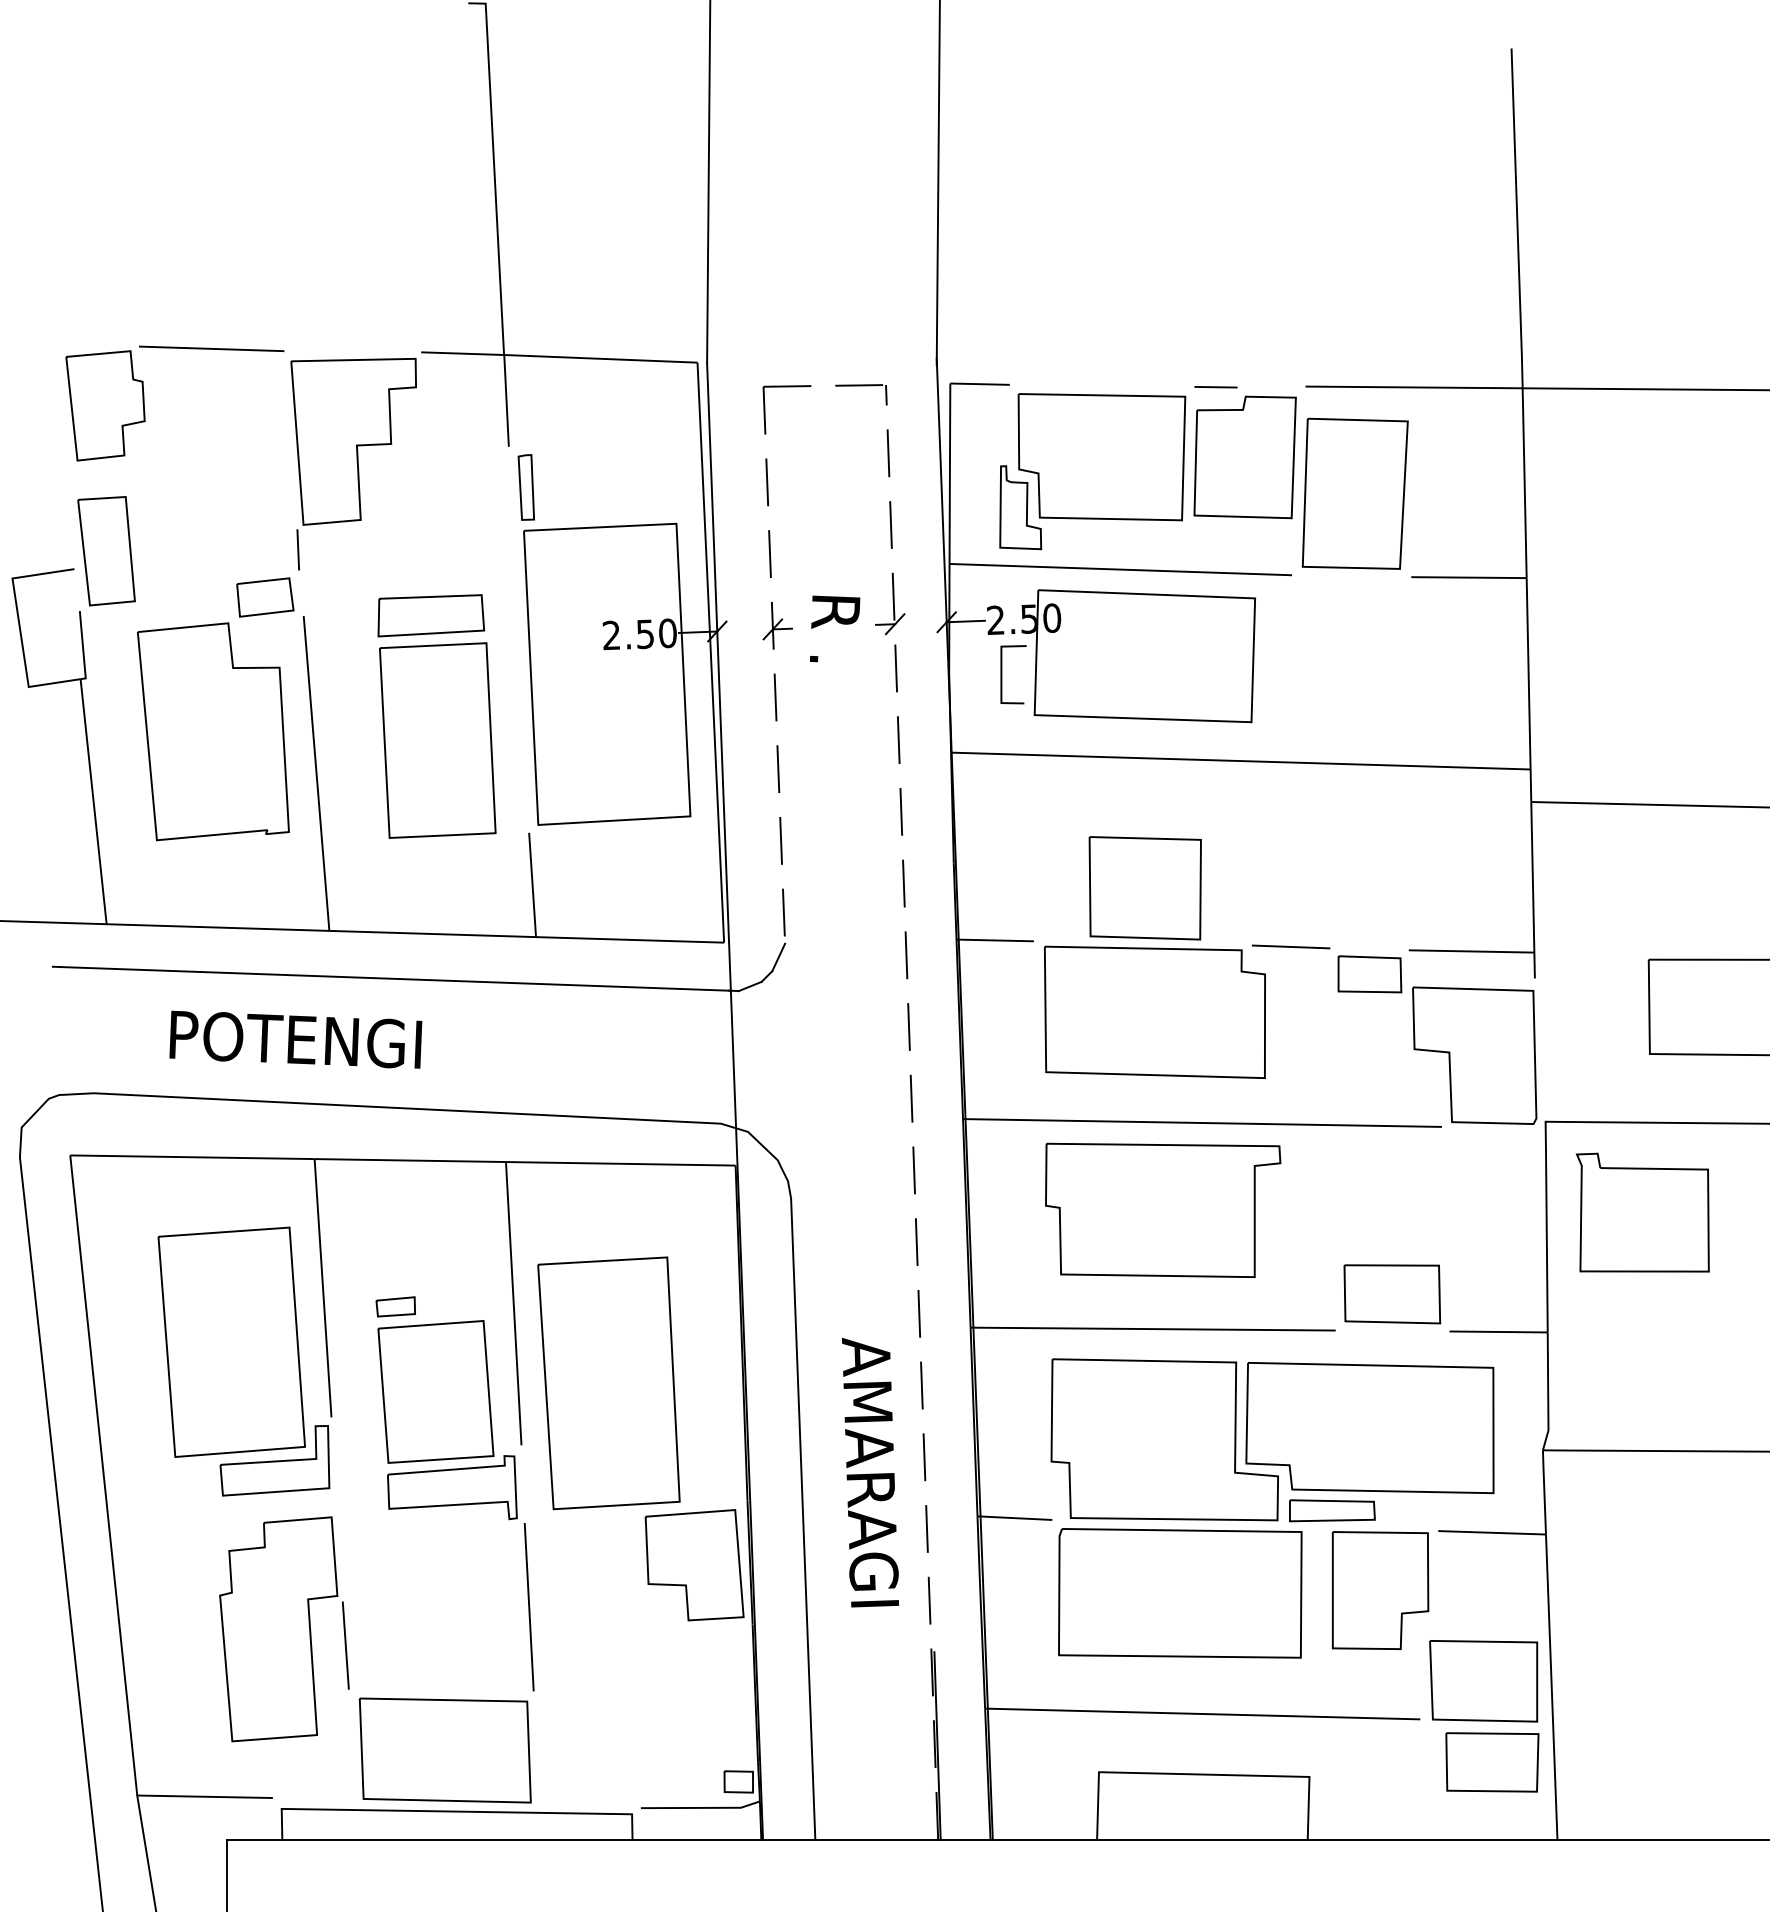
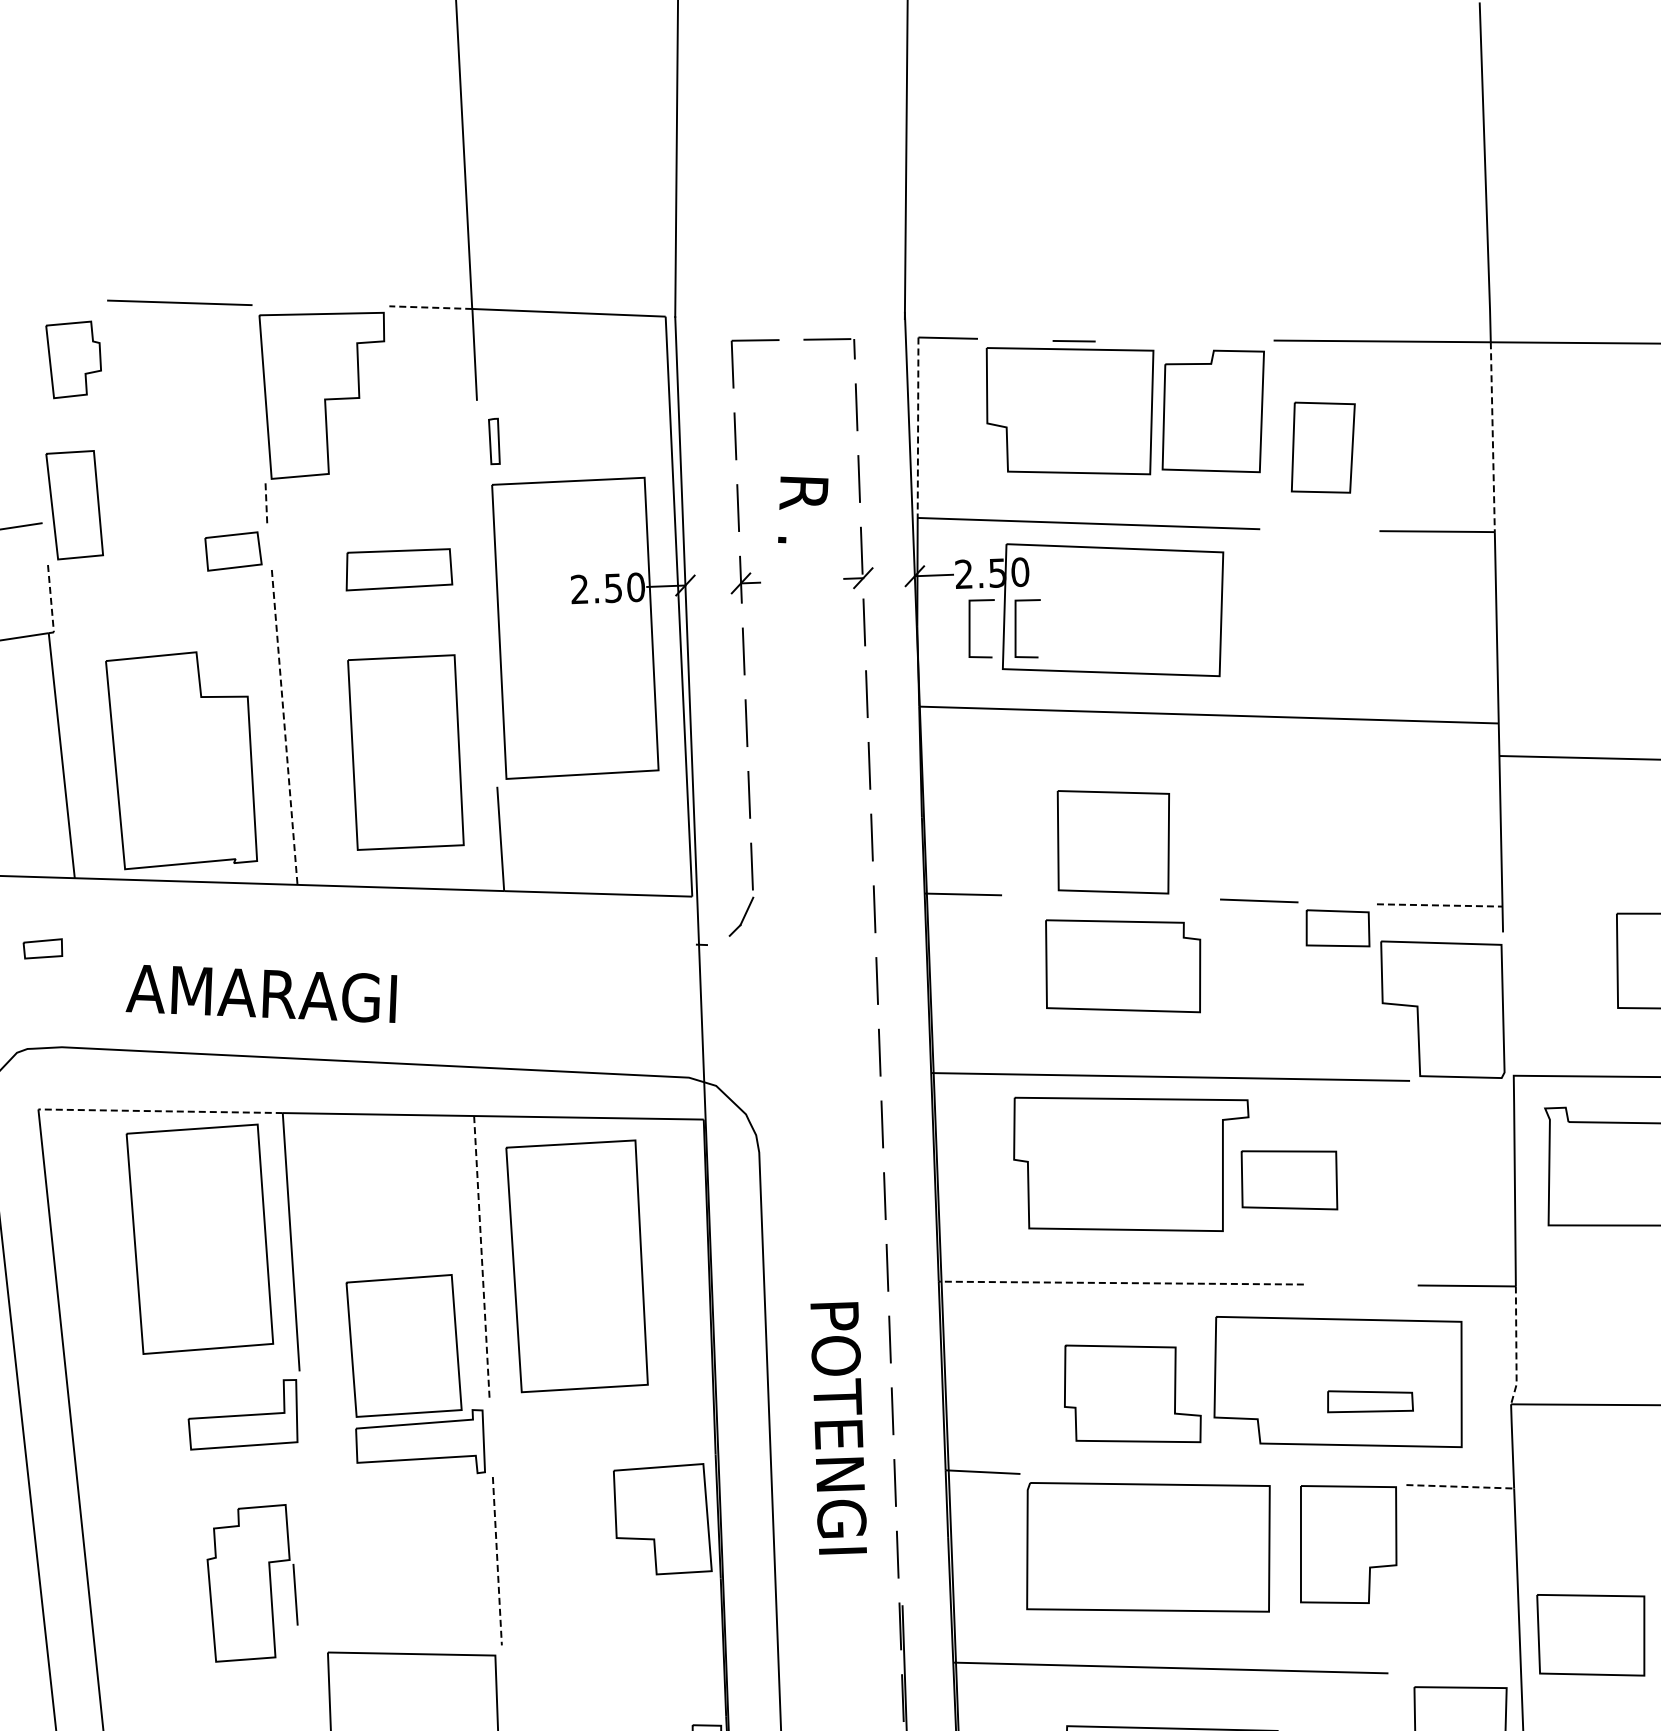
line: (462, 353) -> (430, 307), solid -> dashed
line: (1215, 387) -> (1073, 341), moved
part: (105, 405) -> (73, 359), size x0.7
line: (949, 474) -> (917, 428), solid -> dashed
line: (1524, 483) -> (1492, 437), solid -> dashed
part: (525, 487) -> (493, 441), size x0.7
part: (1354, 493) -> (1322, 447), size x0.6
part: (1020, 507) -> (988, 461), removed
line: (298, 549) -> (266, 503), solid -> dashed
text: (835, 628) -> (803, 509), moved
line: (83, 648) -> (51, 602), solid -> dashed
line: (1048, 674) -> (1016, 628), added
part: (213, 731) -> (181, 760), moved
part: (437, 740) -> (405, 752), moved
line: (316, 773) -> (284, 727), solid -> dashed
line: (1471, 951) -> (1439, 905), solid -> dashed
line: (390, 978) -> (358, 932), removed
line: (749, 986) -> (717, 940), removed
part: (1154, 1011) -> (1122, 965), size x0.7
text: (292, 1039) -> (260, 993), POTENGI -> AMARAGI
line: (191, 1157) -> (159, 1111), solid -> dashed
part: (1392, 1294) -> (1289, 1180), moved
line: (513, 1303) -> (481, 1257), solid -> dashed
part: (395, 1306) -> (42, 948), moved
line: (1153, 1329) -> (1121, 1283), solid -> dashed
part: (231, 1341) -> (199, 1238), moved
part: (608, 1383) -> (576, 1266), moved
line: (1548, 1392) -> (1516, 1346), solid -> dashed
part: (1164, 1439) -> (1132, 1393), size x0.6
text: (870, 1472) -> (838, 1426), AMARAGI -> POTENGI
part: (1332, 1510) -> (1370, 1401), moved
line: (1492, 1532) -> (1460, 1486), solid -> dashed
line: (529, 1607) -> (497, 1561), solid -> dashed
part: (284, 1629) -> (252, 1583), size x0.7
part: (1483, 1681) -> (1590, 1635), moved

